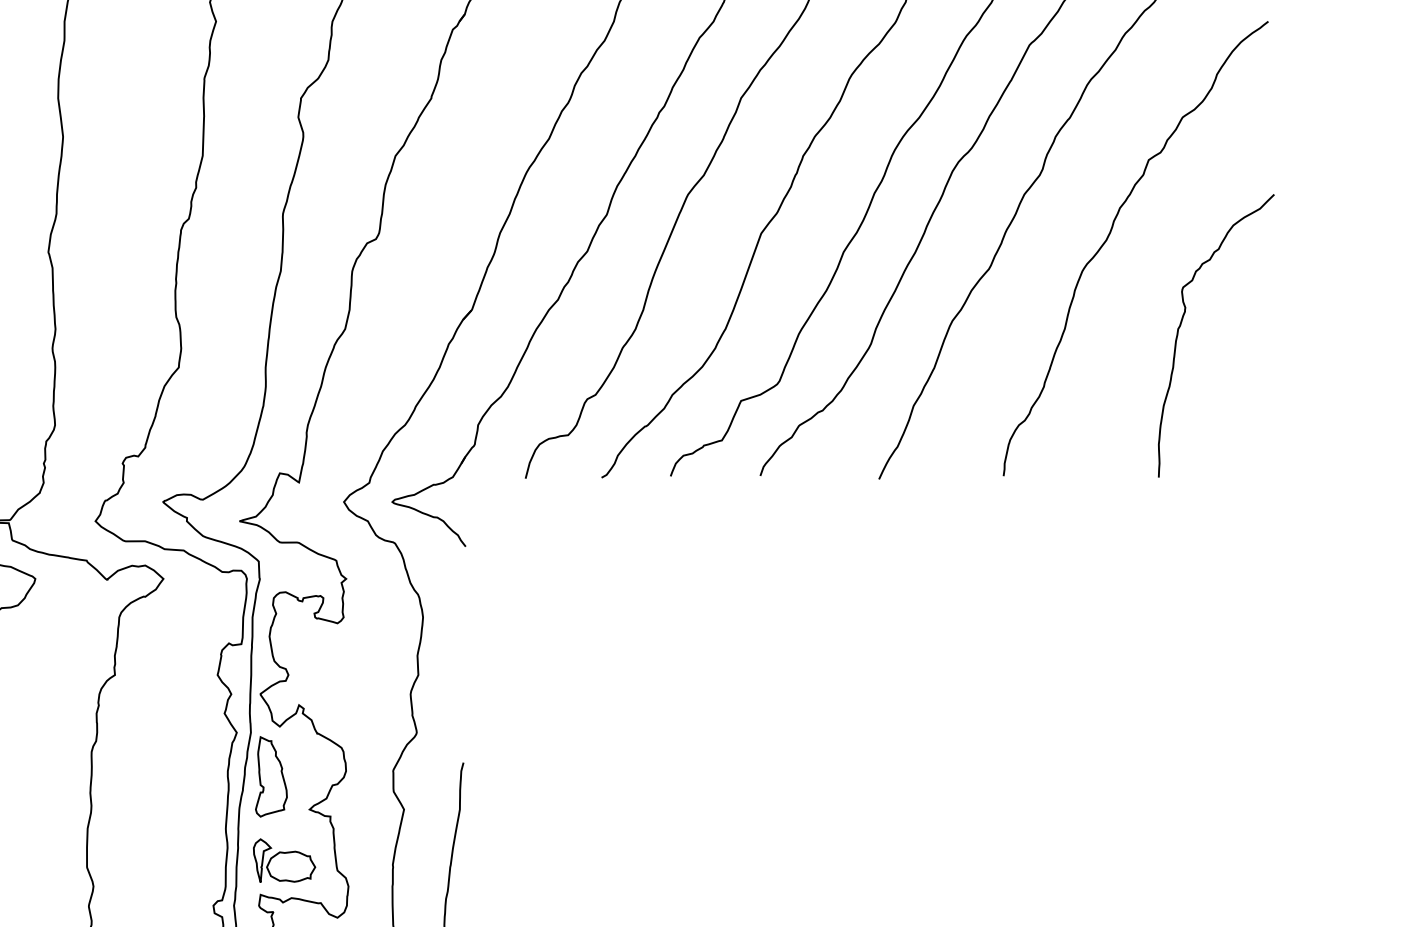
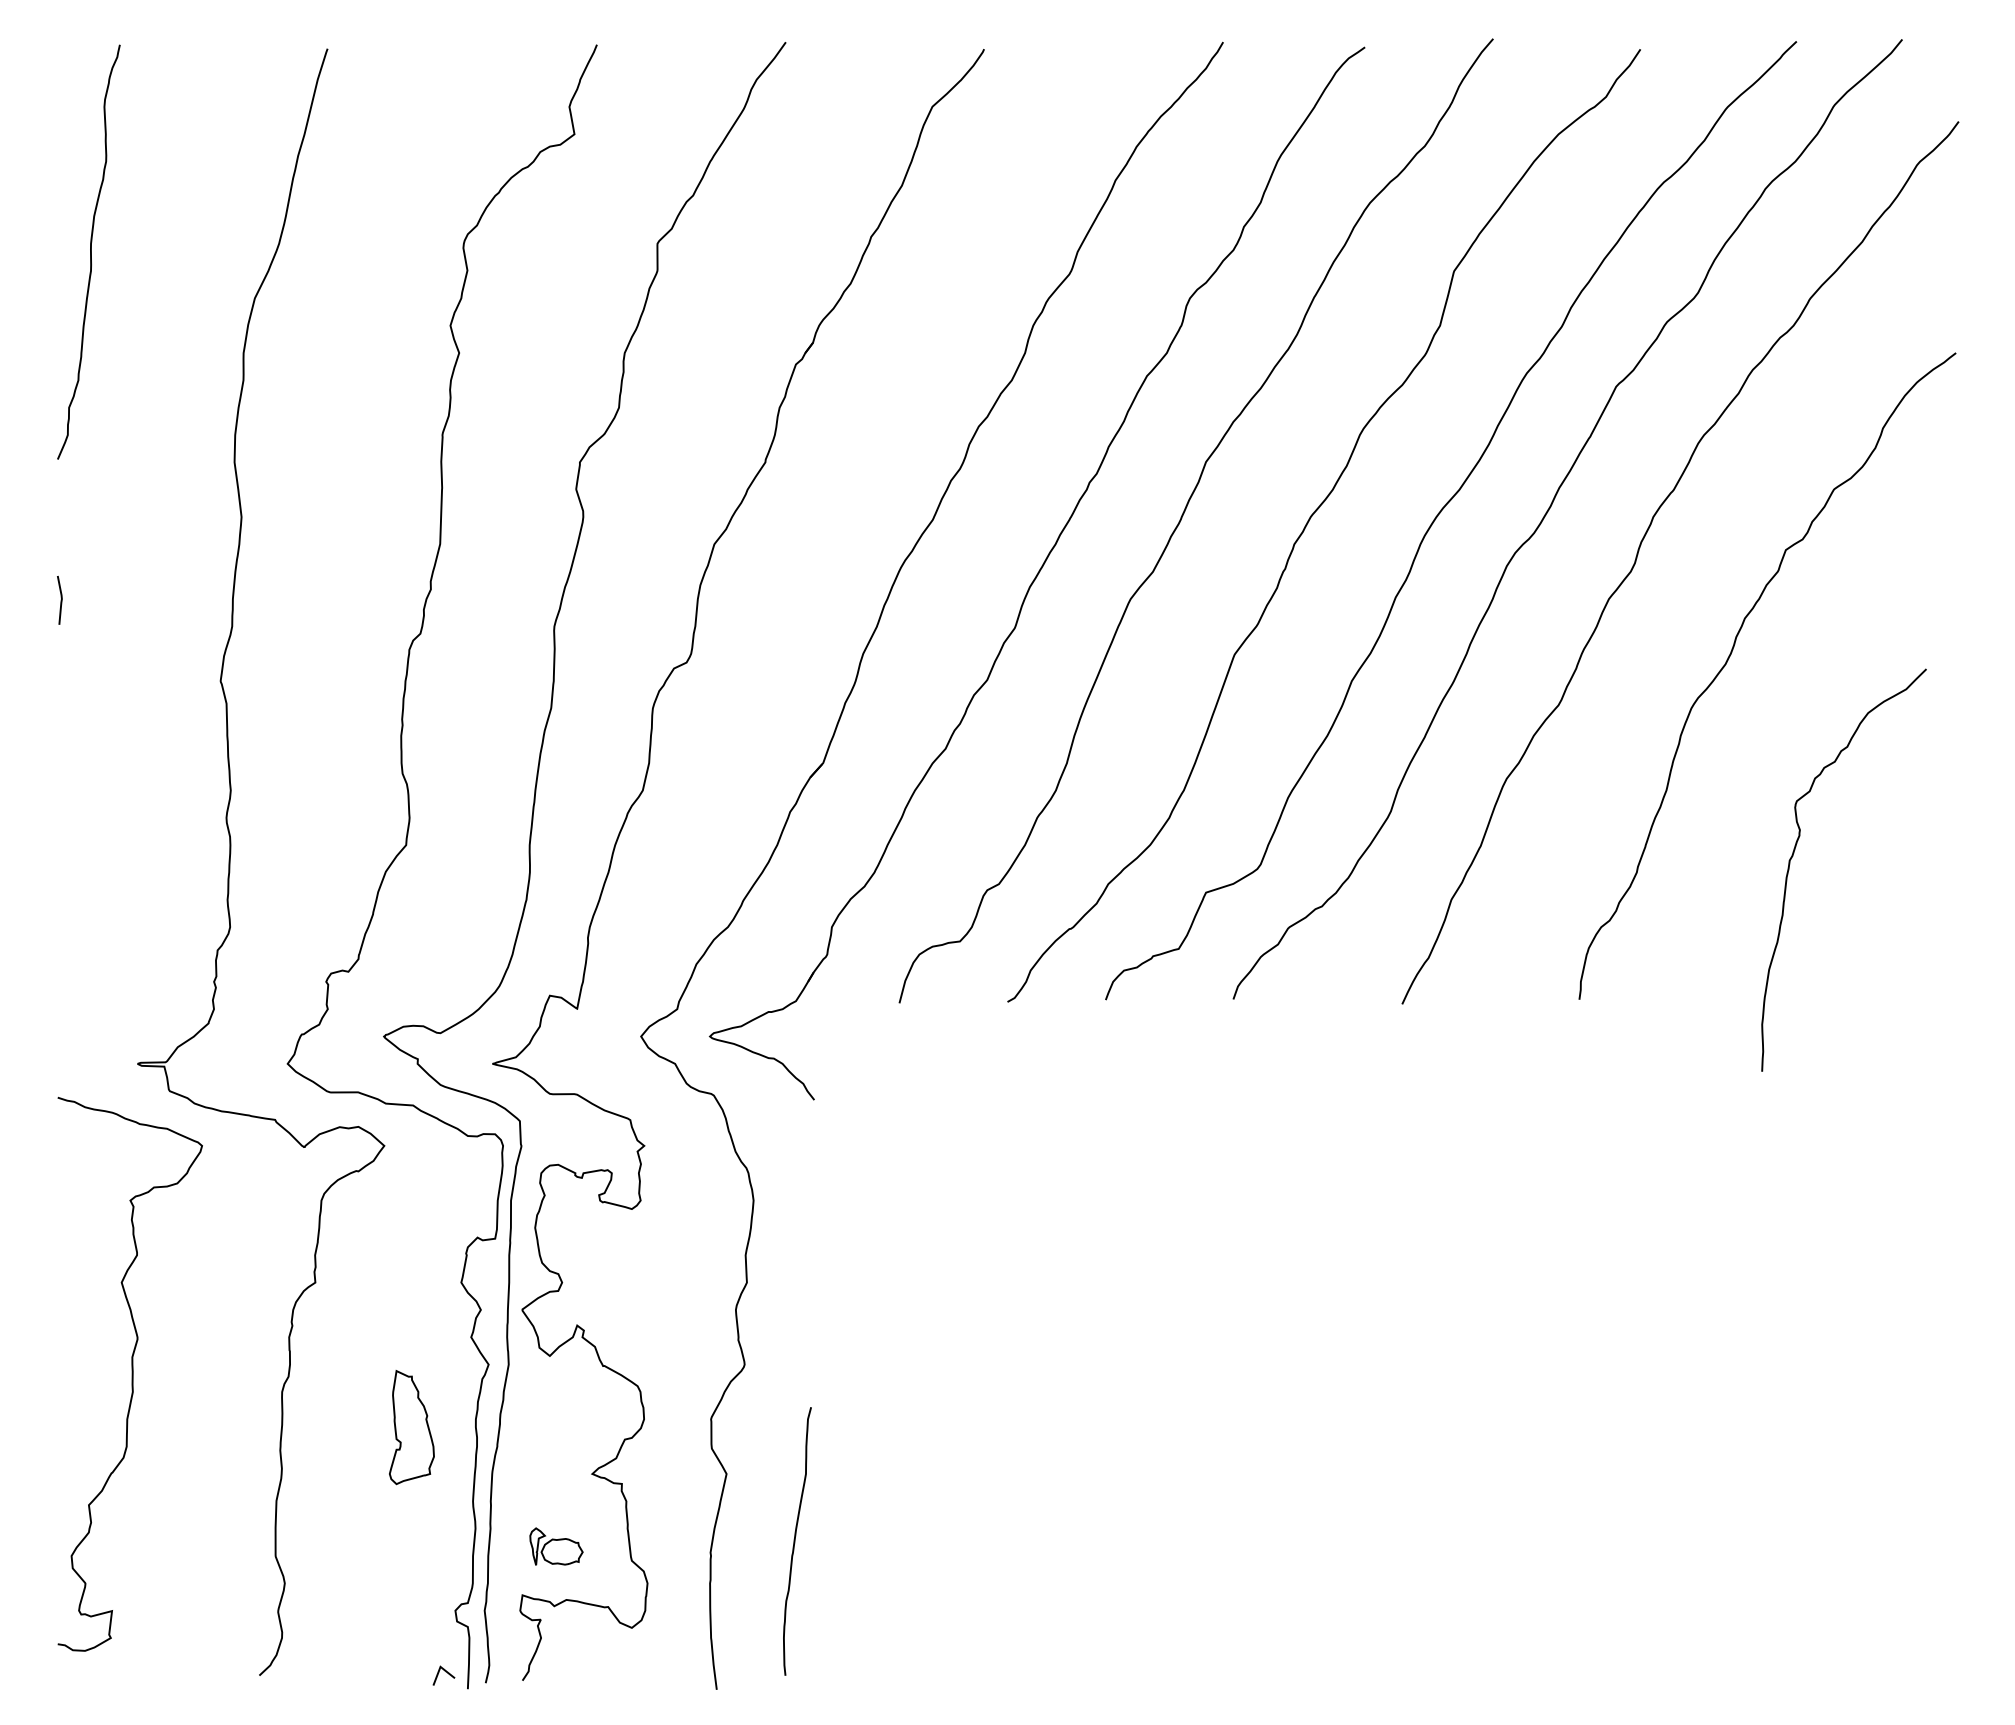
curve: (1181, 324) -> (1794, 853), moved
part: (271, 776) -> (411, 1427), moved
part: (284, 860) -> (556, 1546), size x0.6

